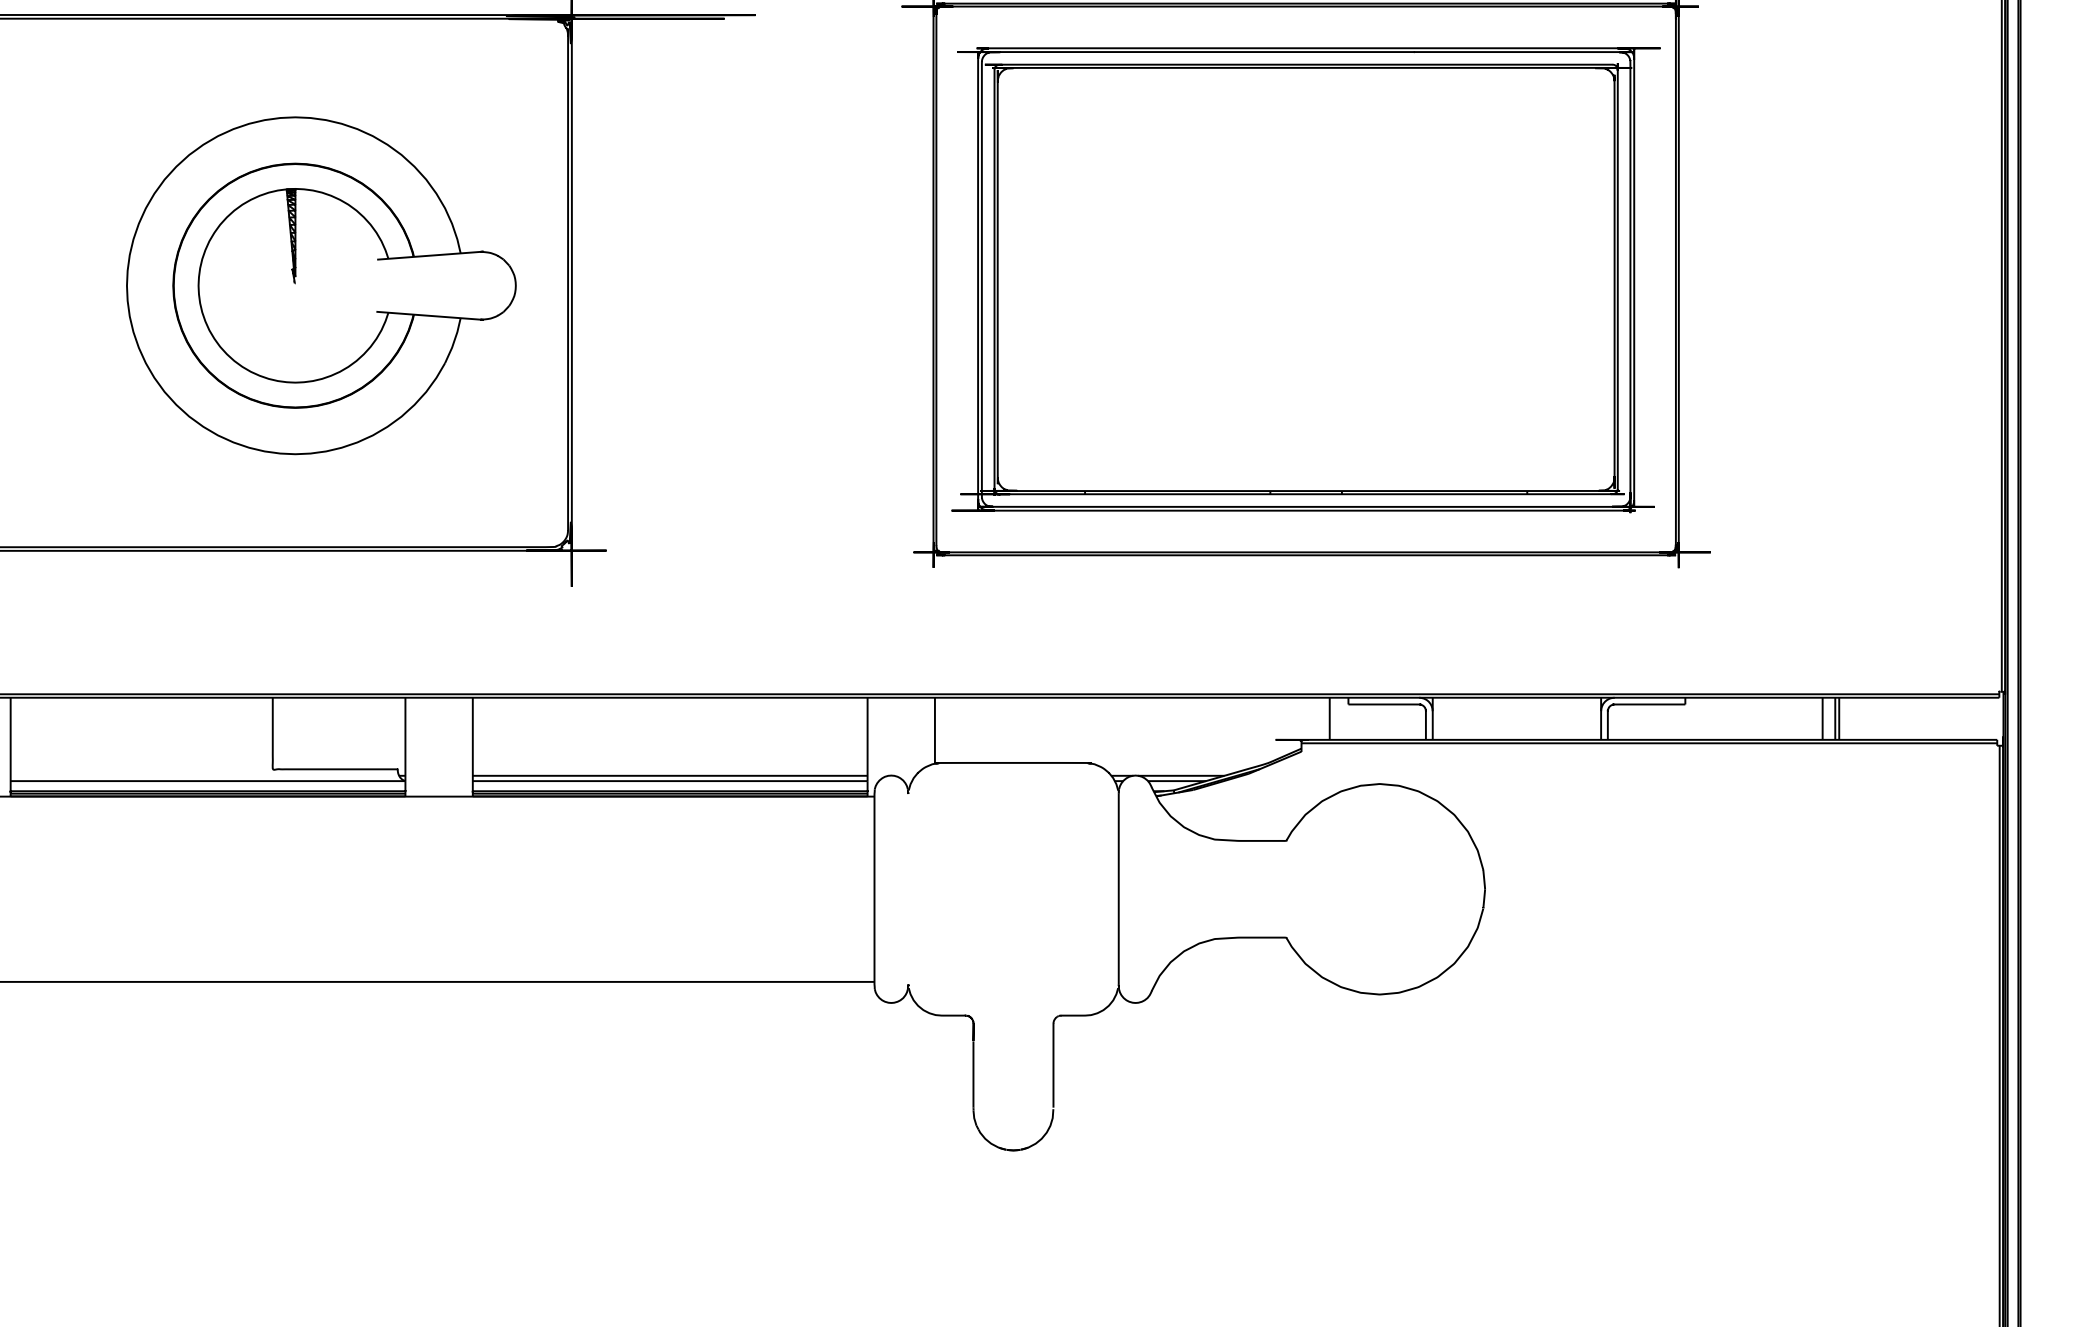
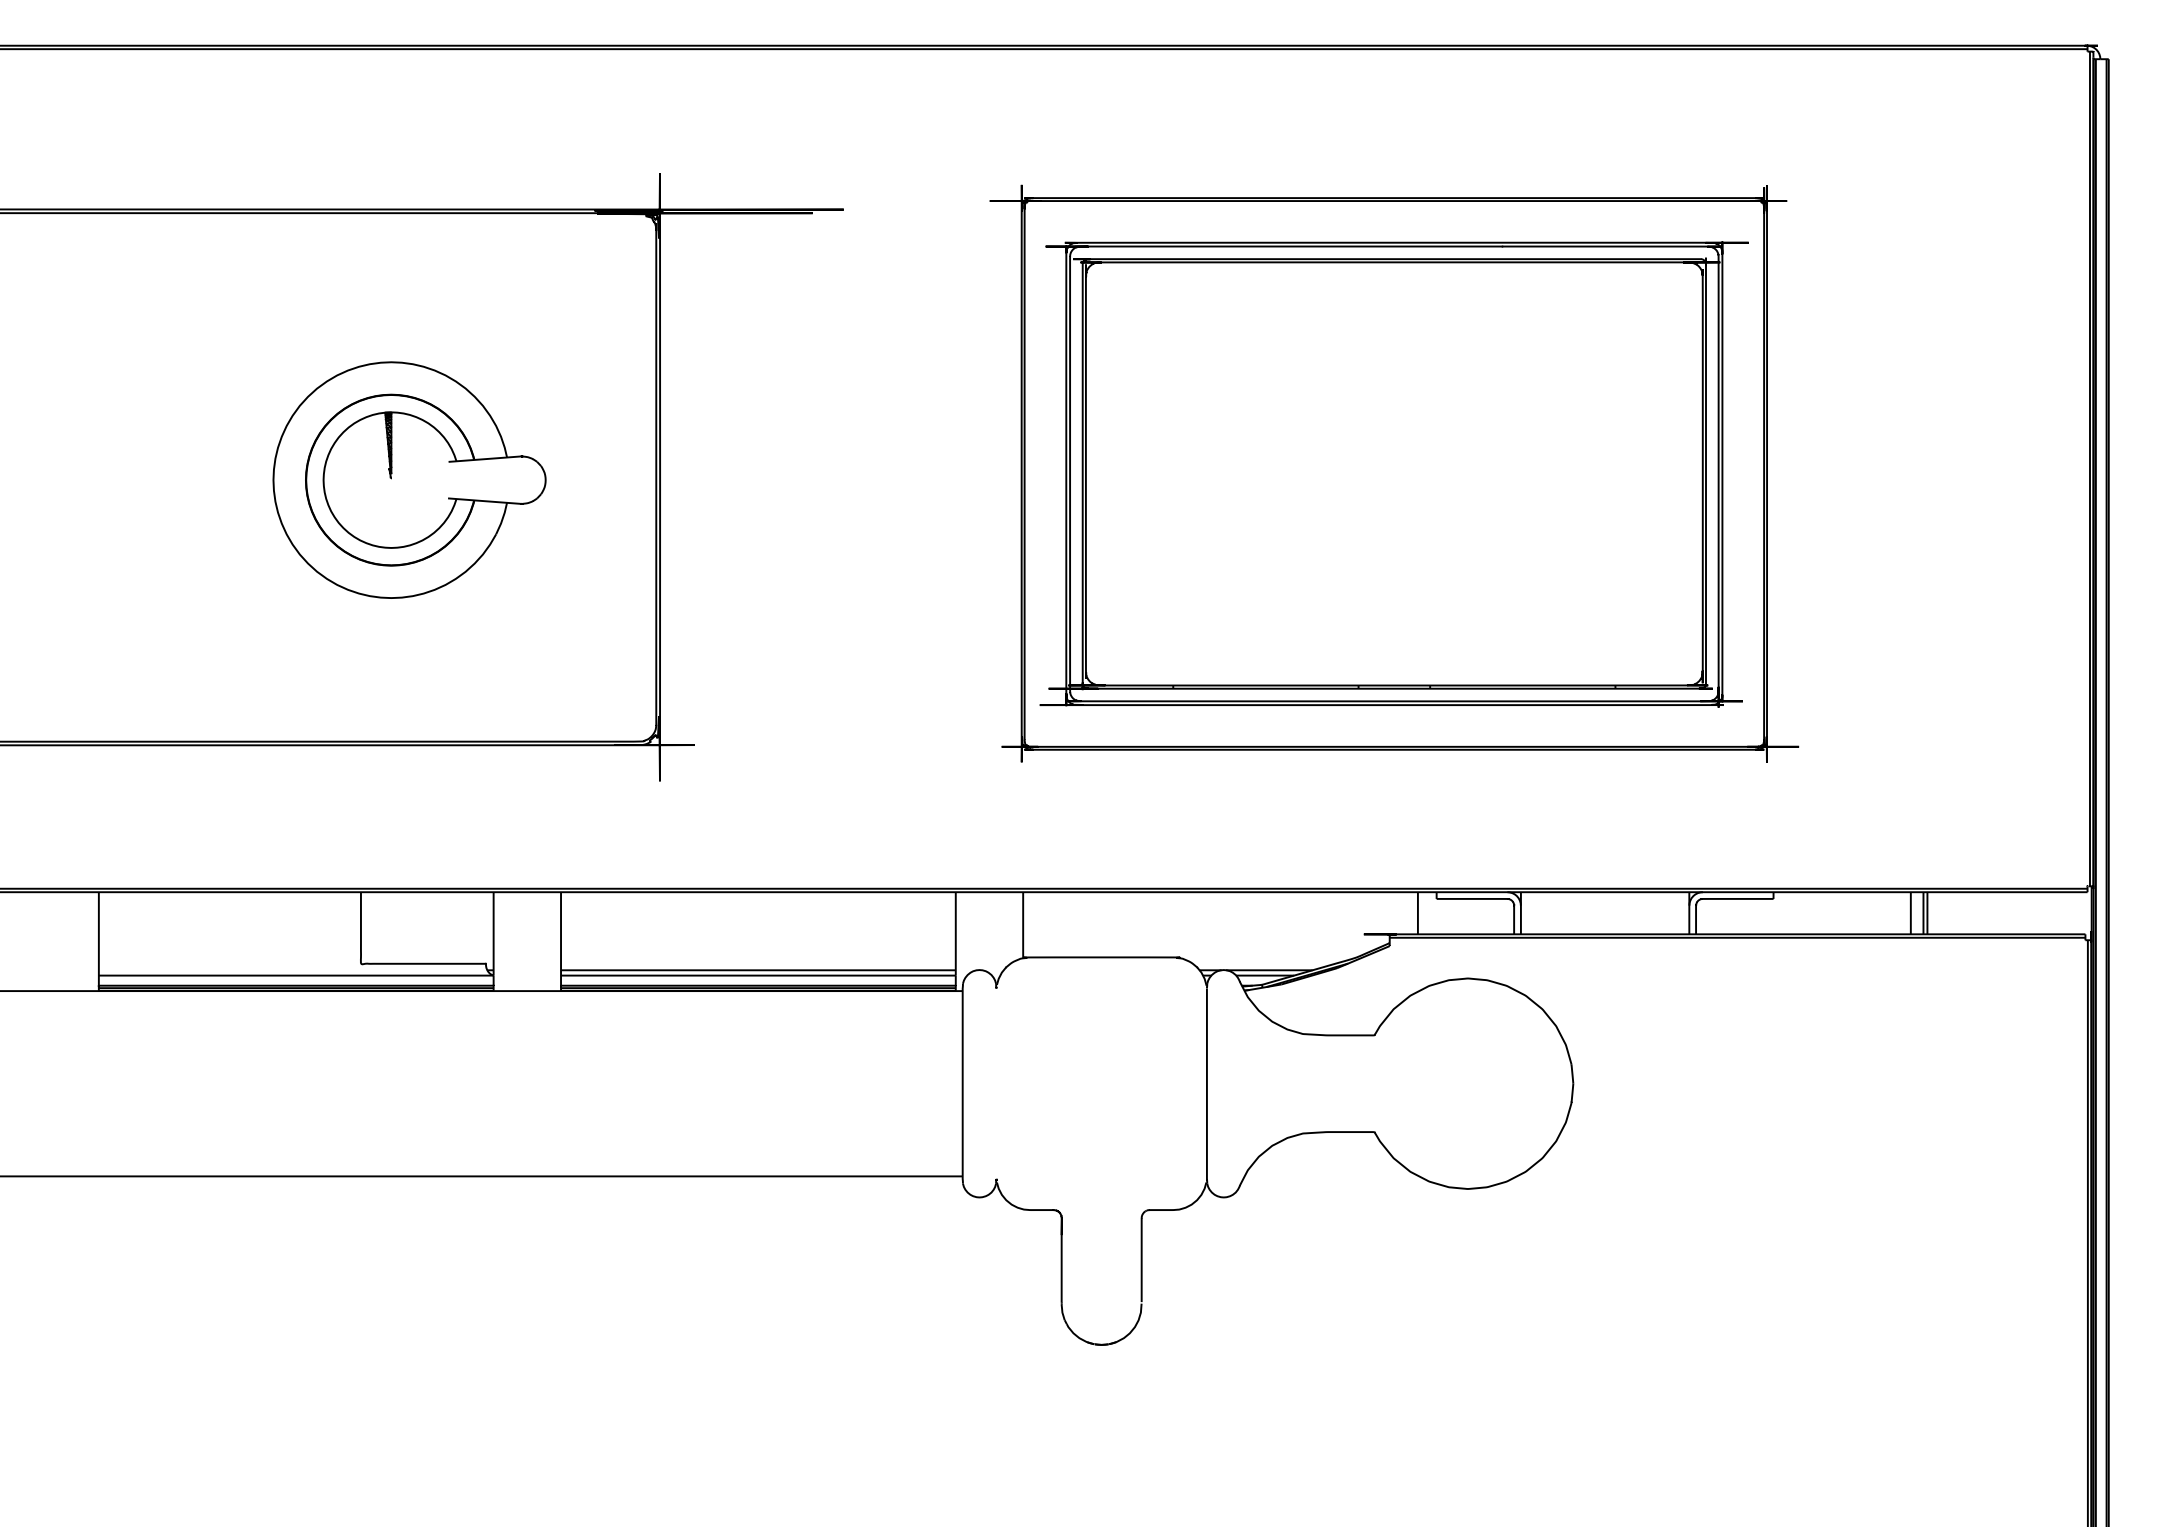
part: (321, 285) -> (409, 479), size x0.7

